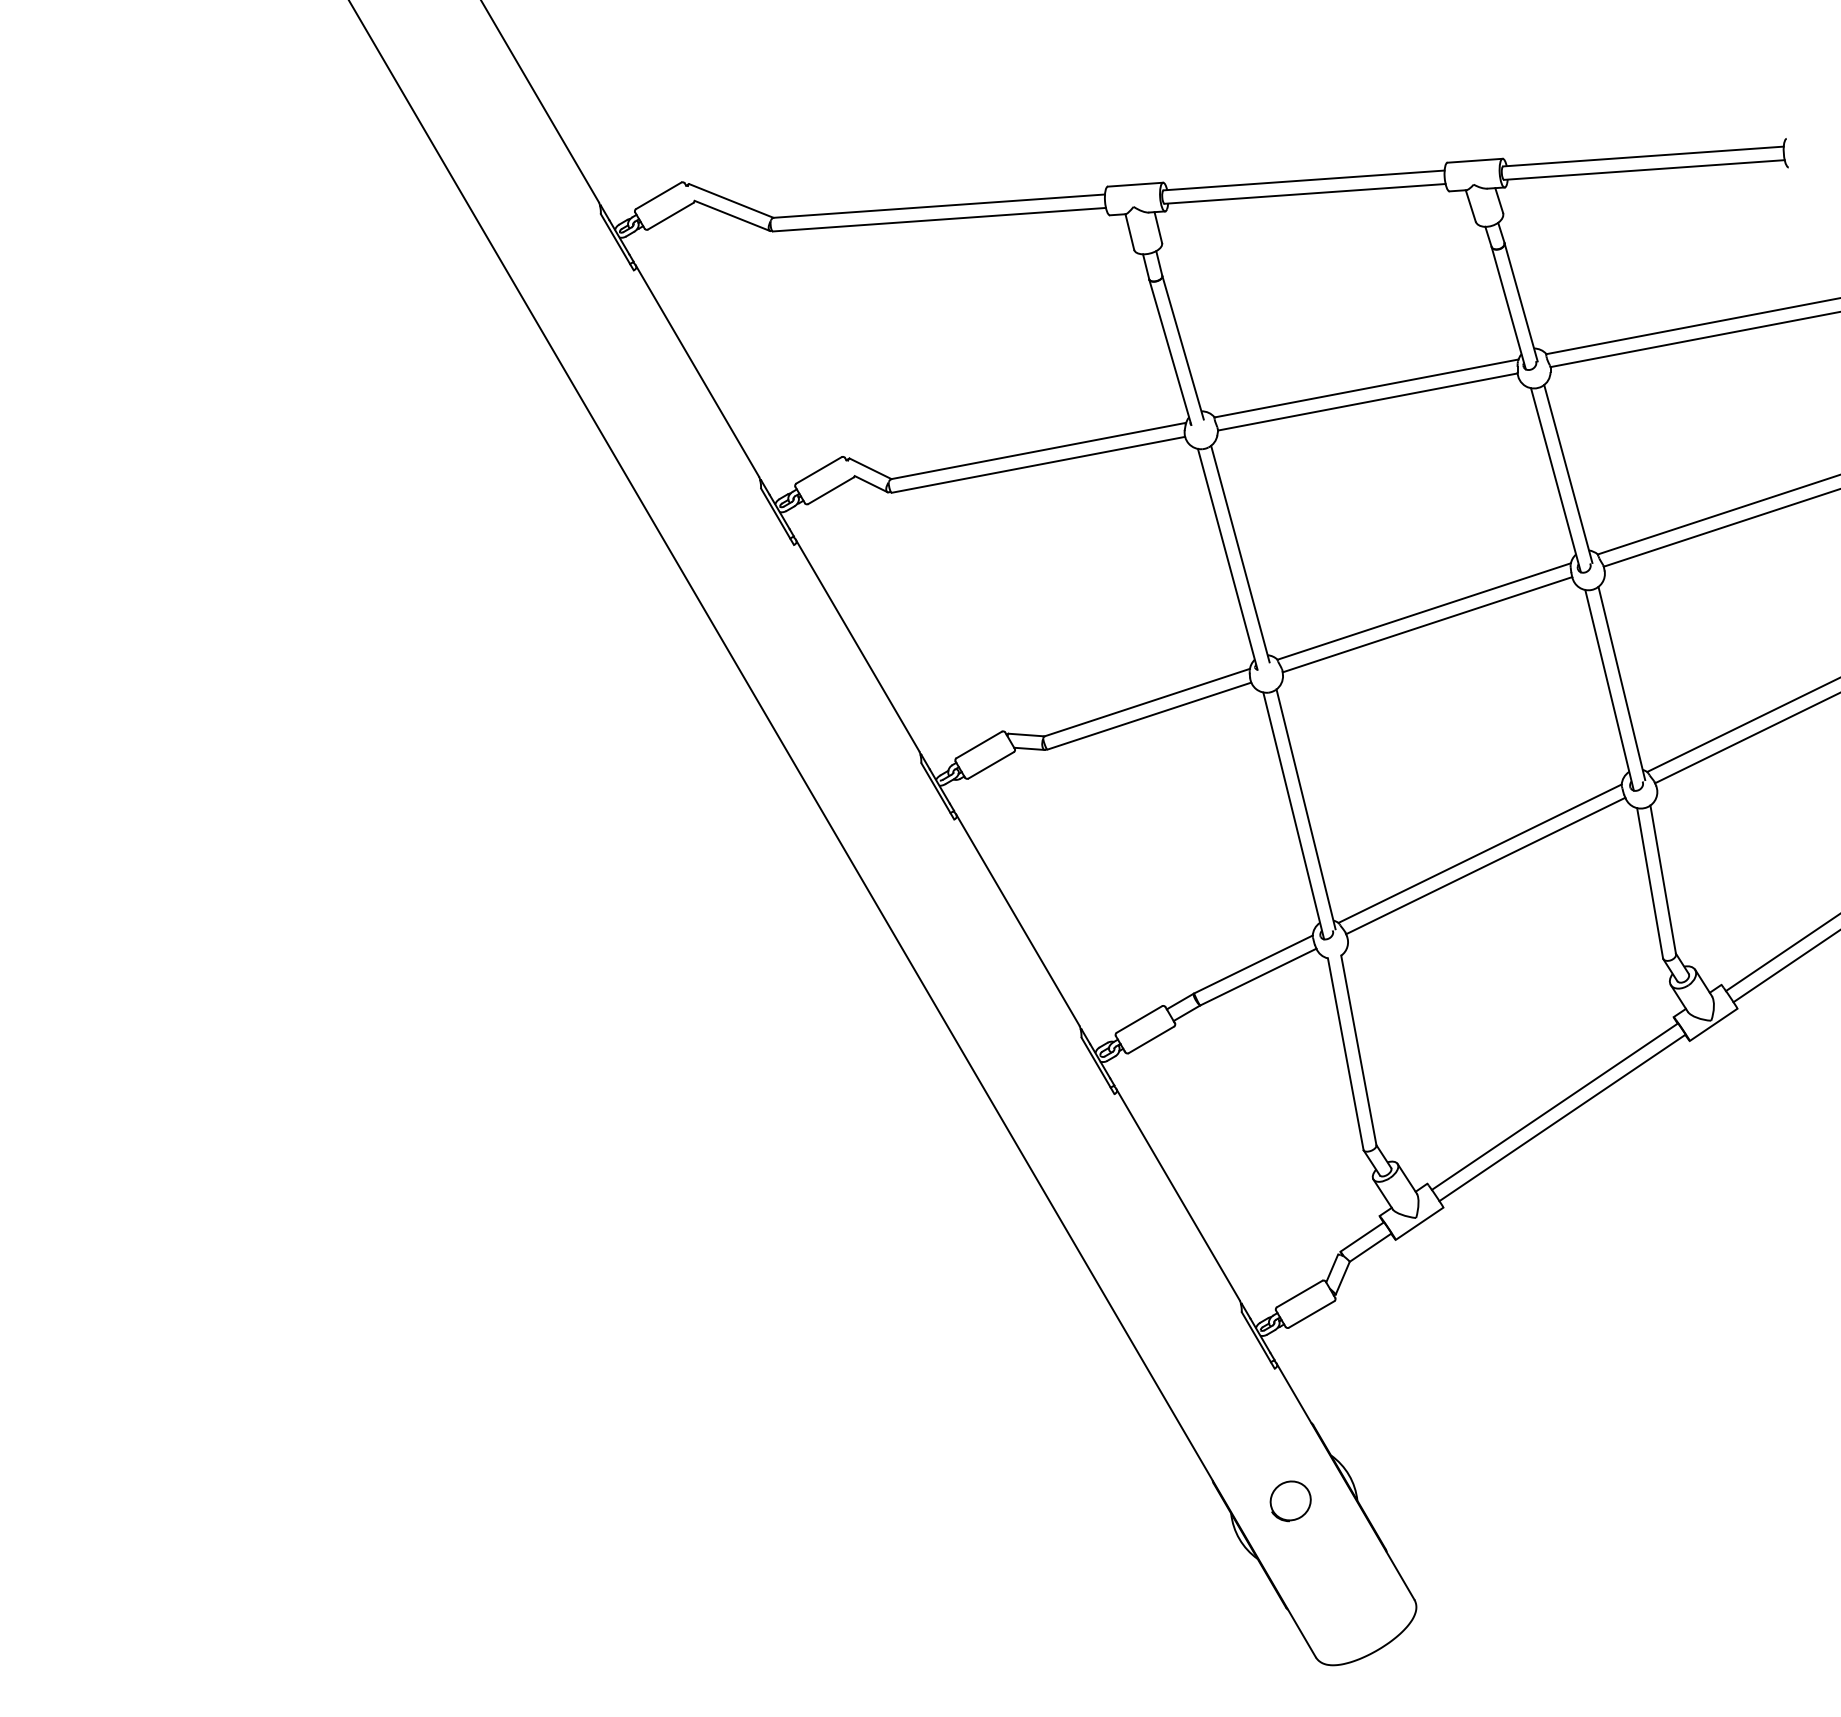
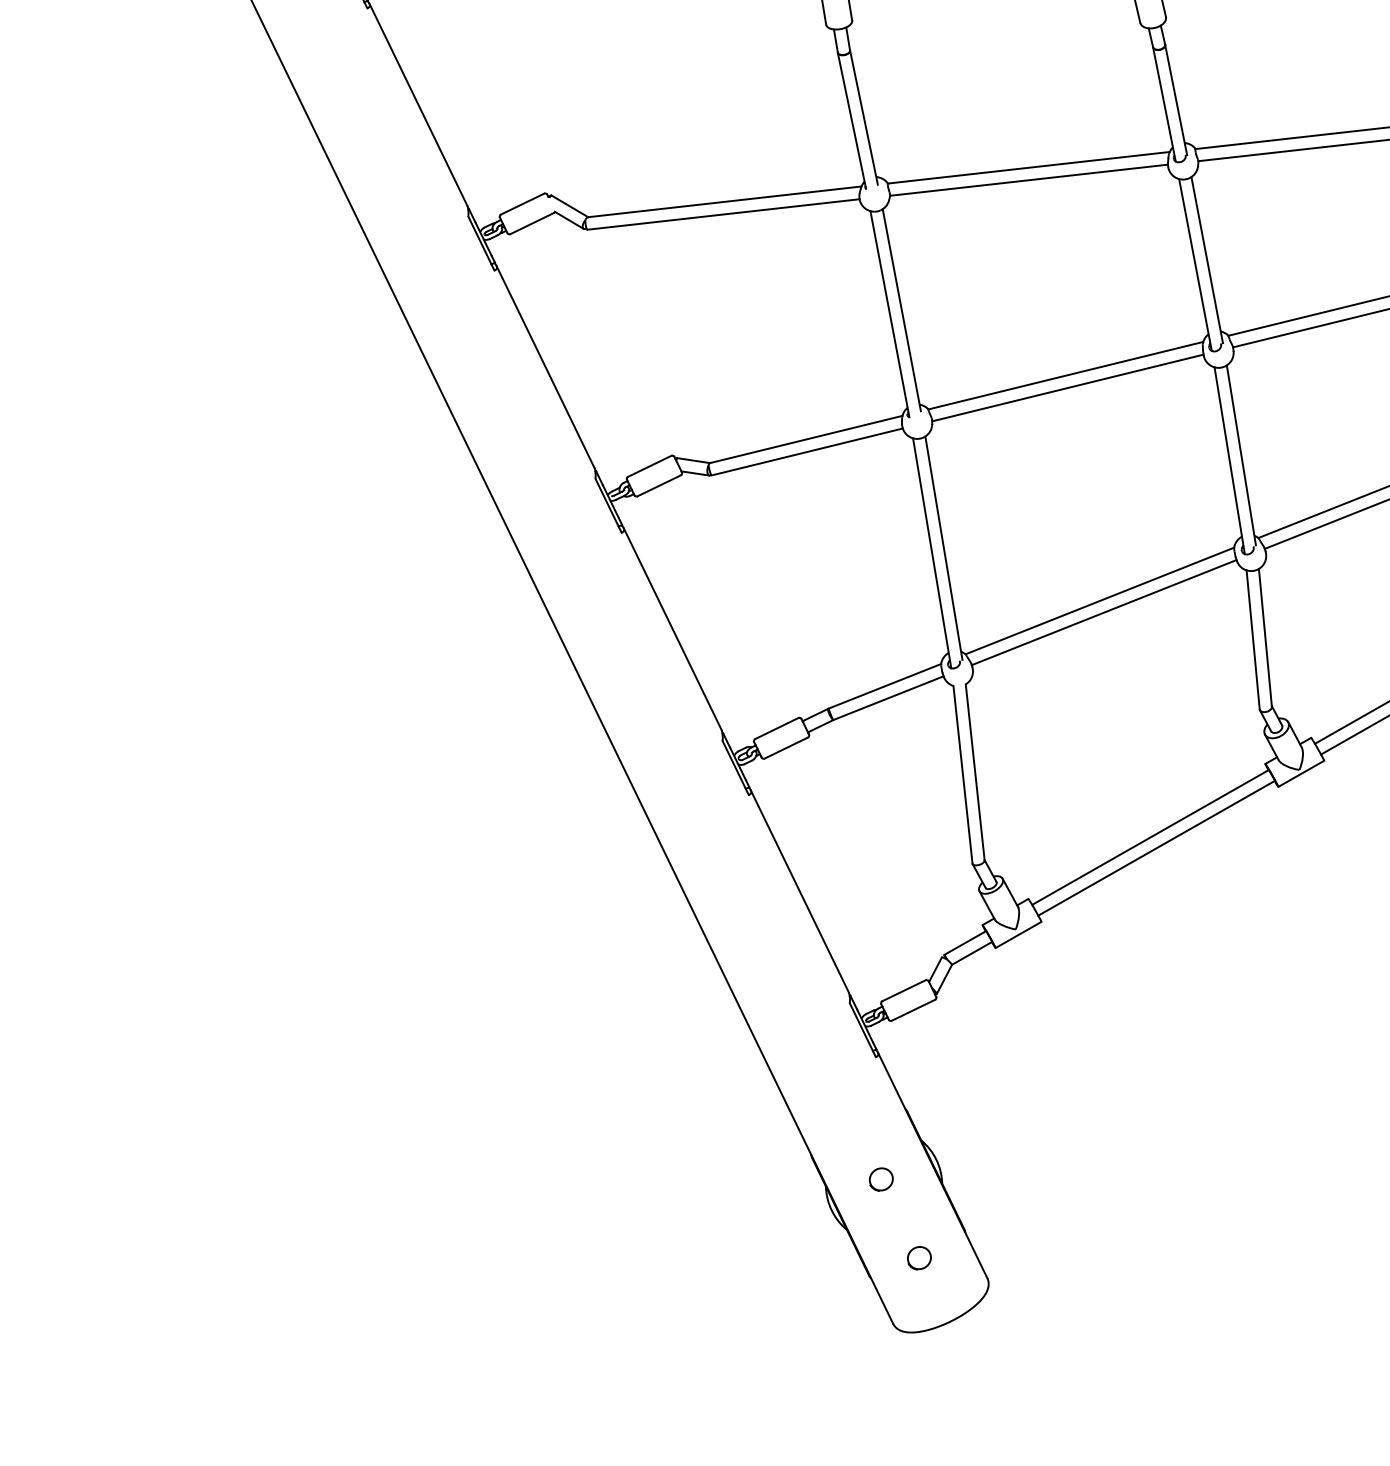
part: (1290, 1501) -> (881, 1179), size x0.62
part: (1338, 1583) -> (919, 1258), added

